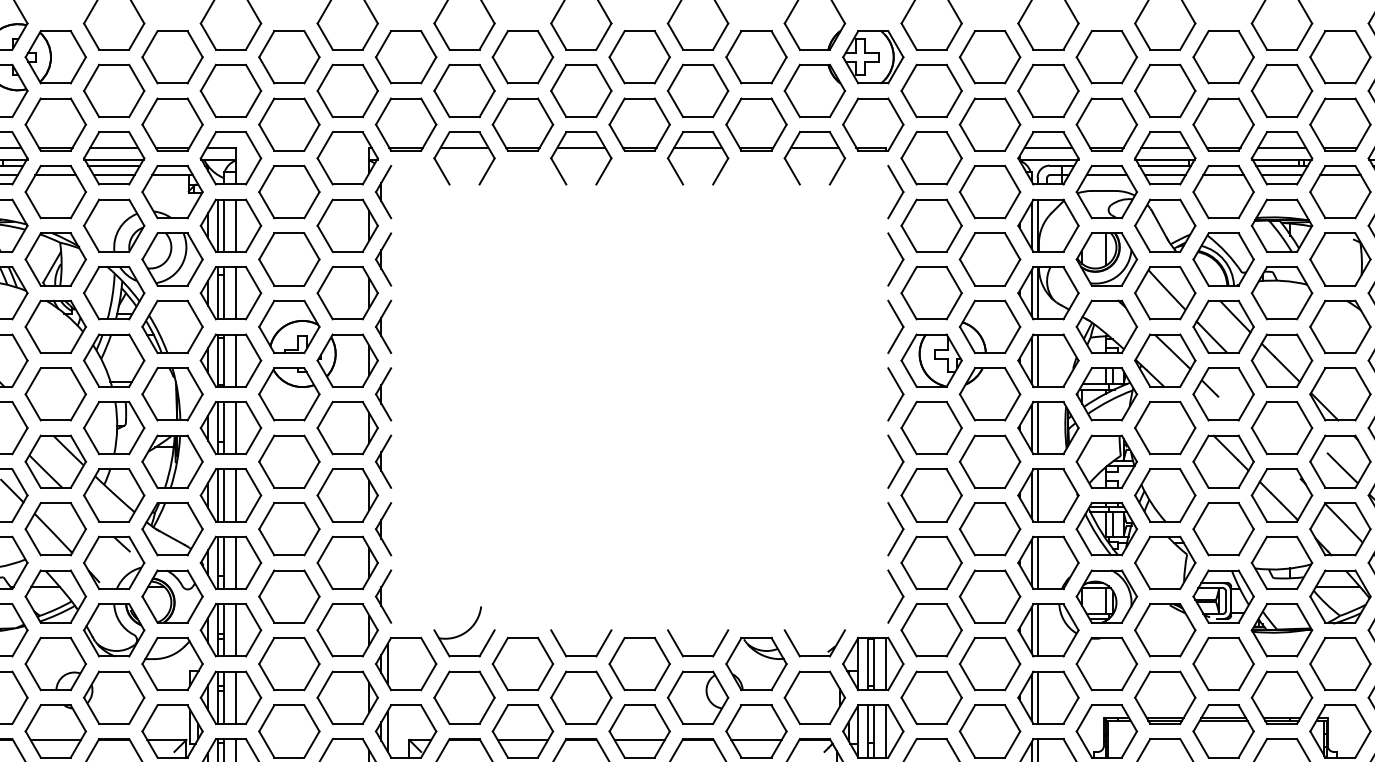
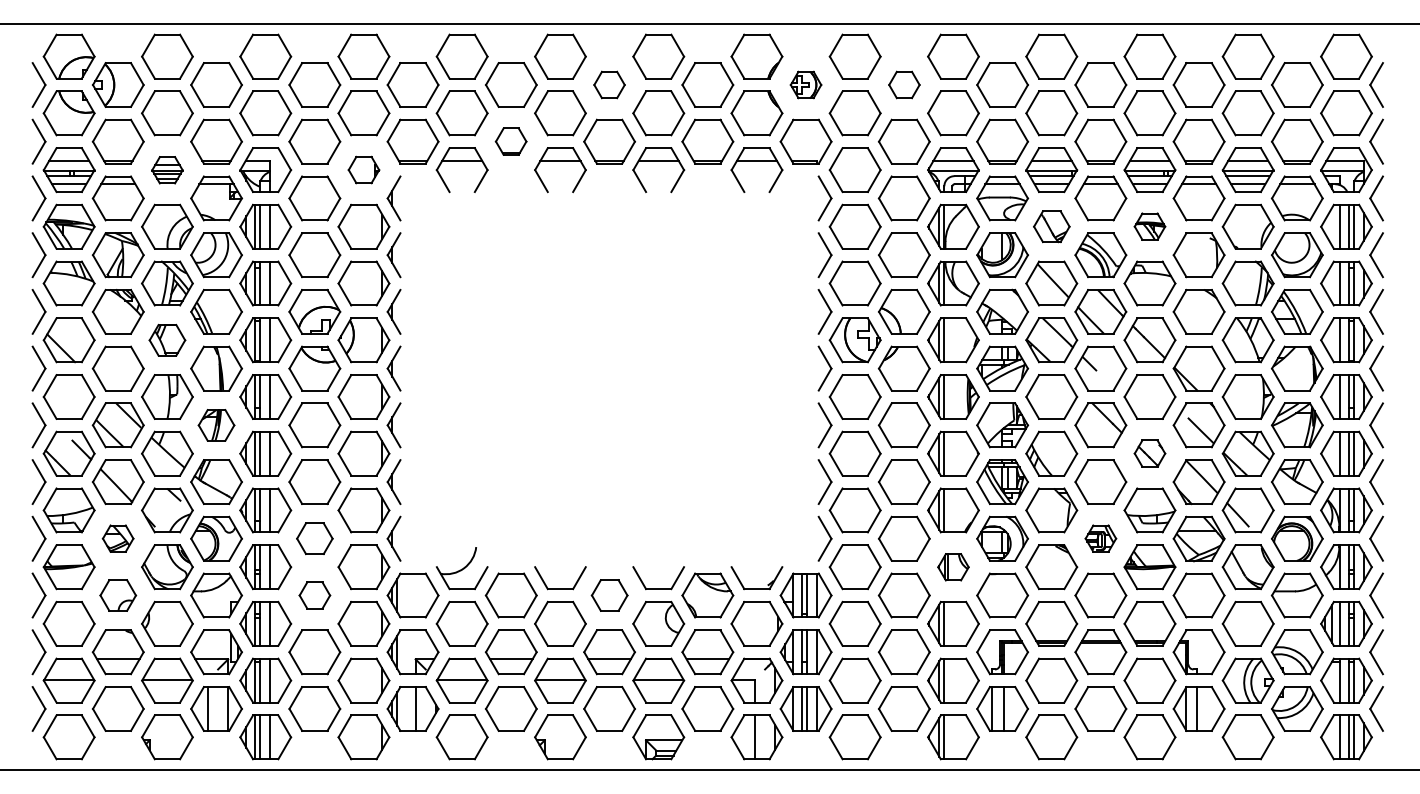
part: (639, 56) -> (609, 84), size x0.6
part: (872, 56) -> (805, 84), size x0.6
part: (990, 56) -> (904, 84), size x0.6
part: (521, 124) -> (510, 141), size x0.6
part: (347, 157) -> (363, 169), size x0.6
part: (114, 158) -> (167, 170), size x0.6
part: (1164, 225) -> (1051, 226), size x0.7
part: (1281, 225) -> (1149, 226), size x0.6
part: (114, 360) -> (167, 340), size x0.7
part: (172, 461) -> (216, 425), size x0.7
part: (1281, 495) -> (1149, 453), size x0.6
part: (54, 596) -> (117, 538), size x0.6
part: (288, 596) -> (314, 538), size x0.7
part: (1223, 596) -> (1100, 538), size x0.6
part: (1048, 630) -> (953, 567), size x0.6
part: (54, 664) -> (117, 595), size x0.7
part: (288, 664) -> (314, 595), size x0.6
part: (639, 664) -> (609, 595), size x0.7

